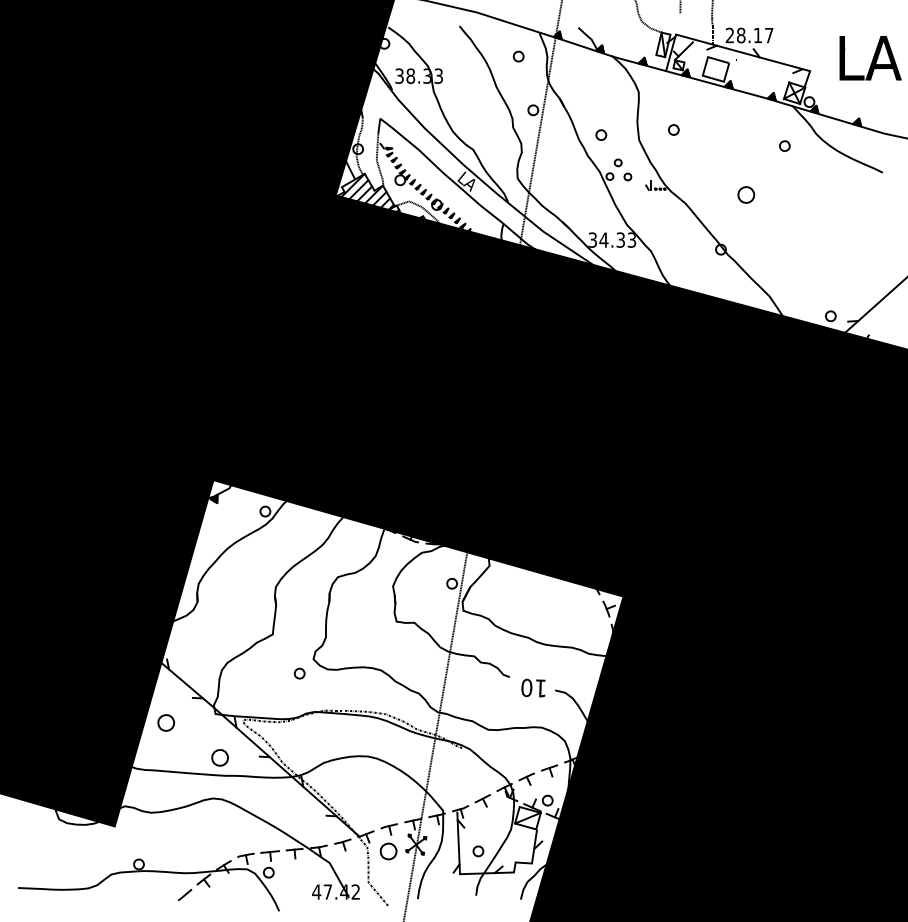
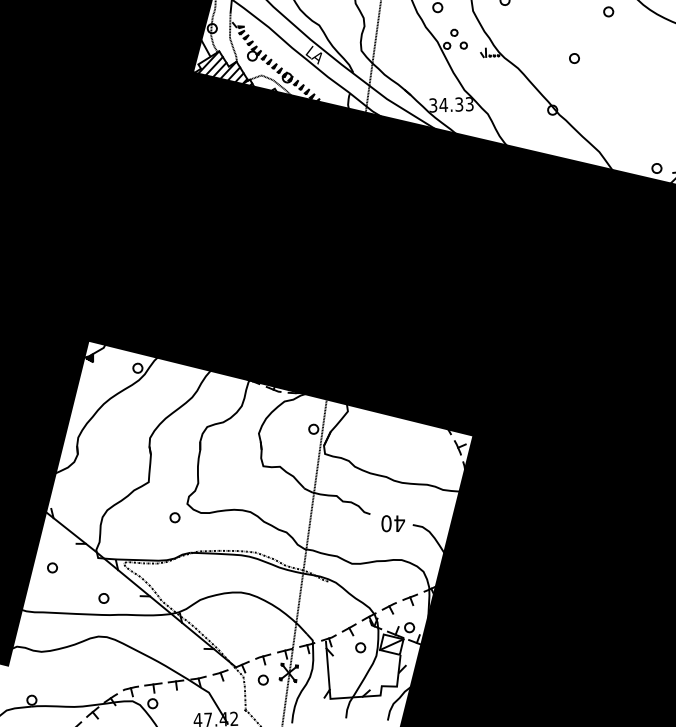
part: (746, 194) -> (574, 58), size x0.62
text: (540, 688) -> (399, 523), 10 -> 40
part: (165, 722) -> (51, 567), size x0.62
part: (220, 757) -> (104, 598), size x0.62
part: (388, 851) -> (263, 680), size x0.62
part: (478, 851) -> (360, 647), moved

